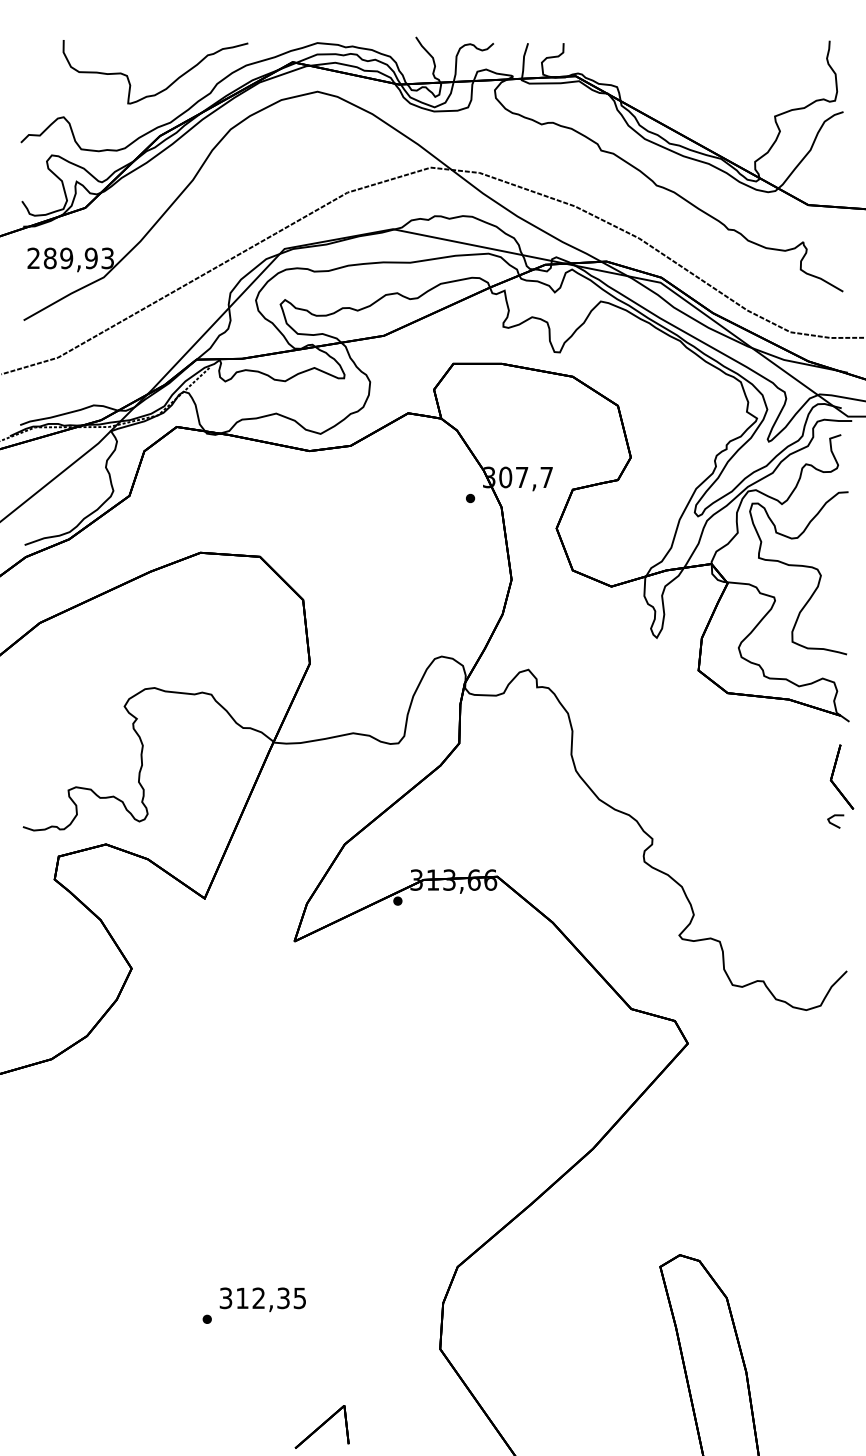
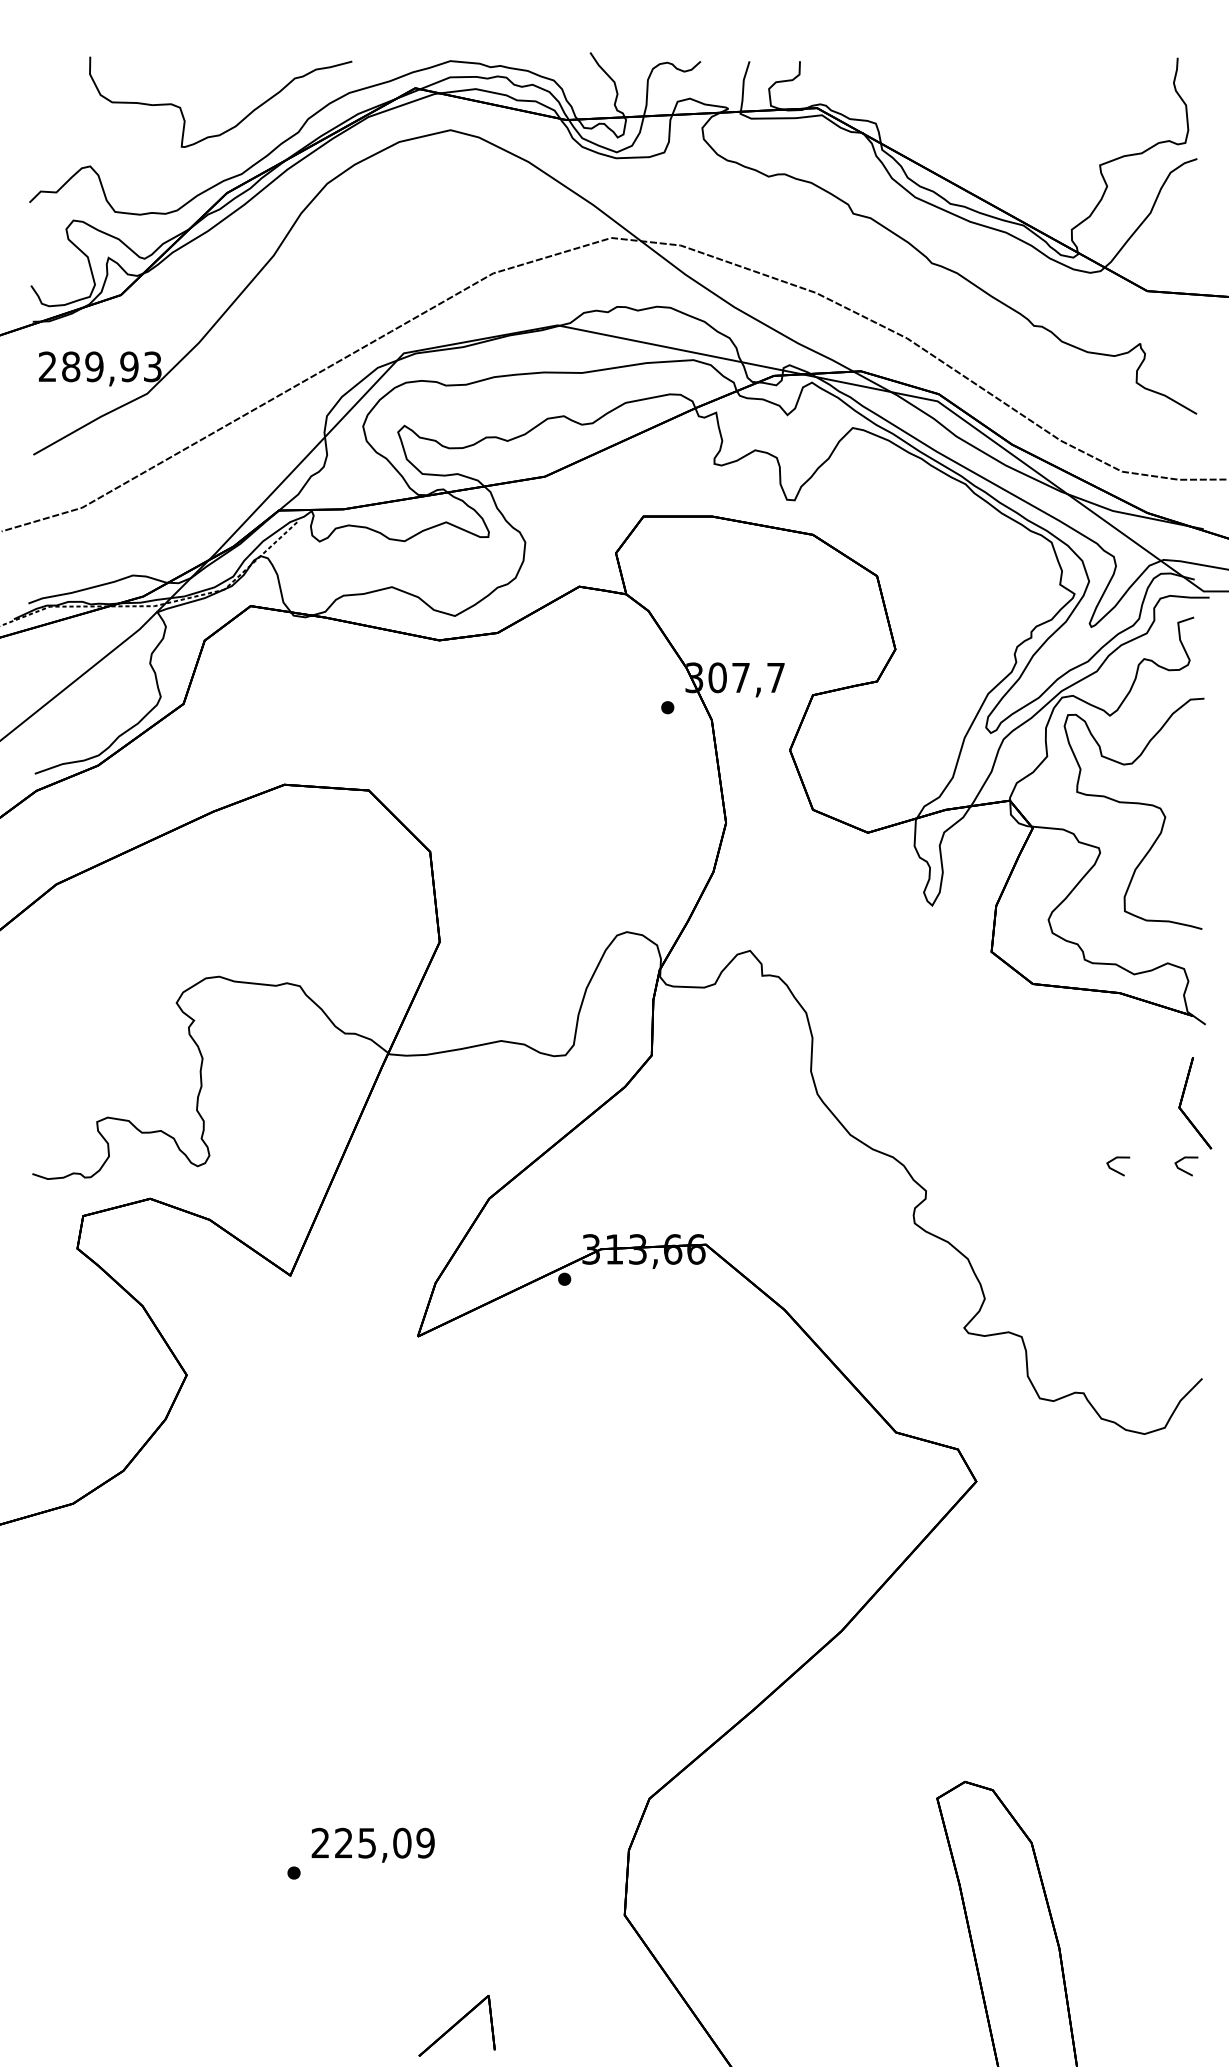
line: (785, 823) -> (1114, 1169), added
text: (262, 1298) -> (372, 1843), 312,35 -> 225,09

